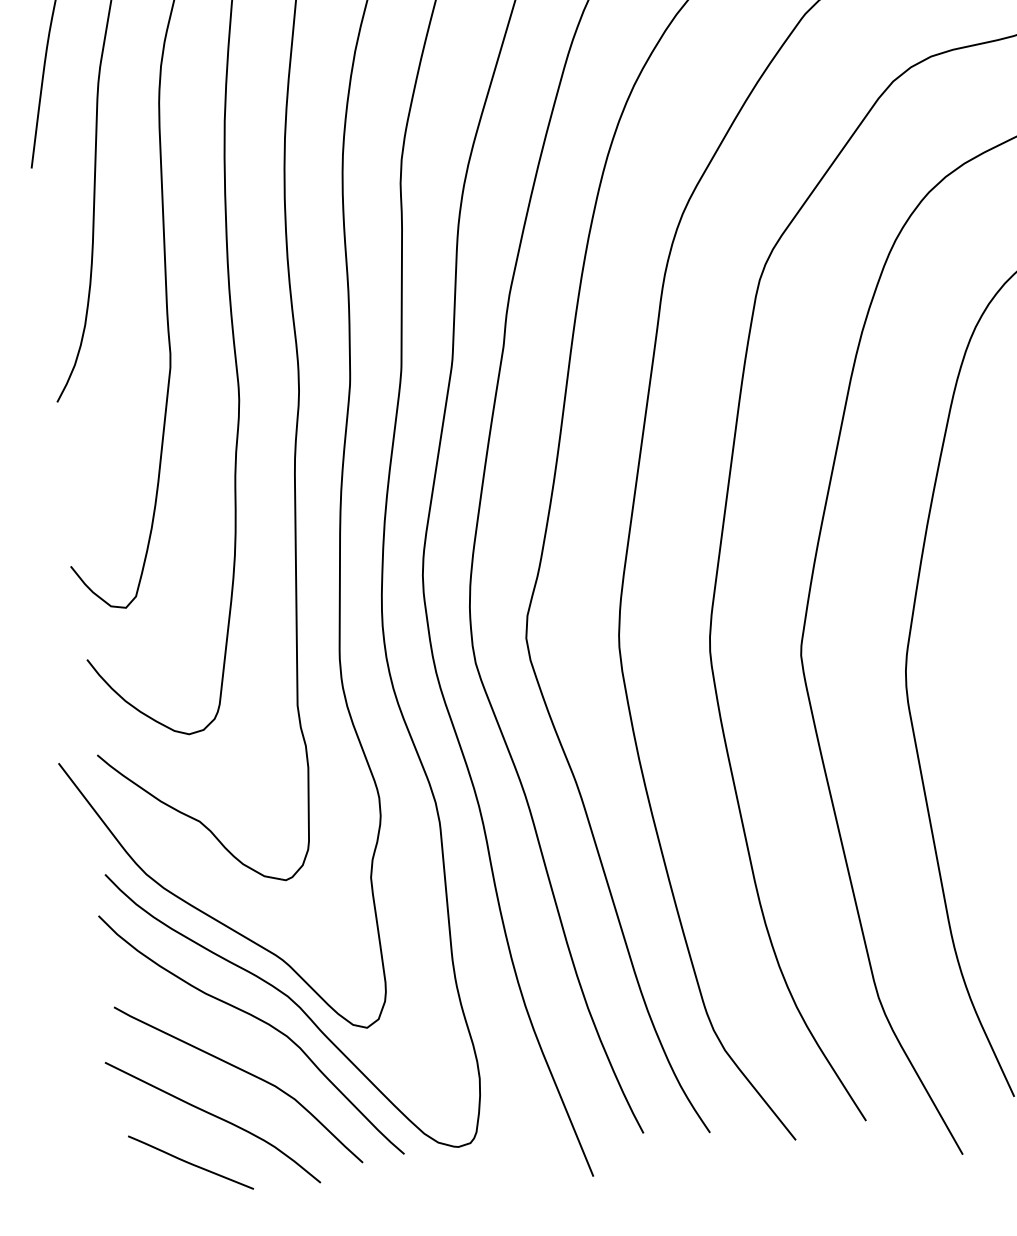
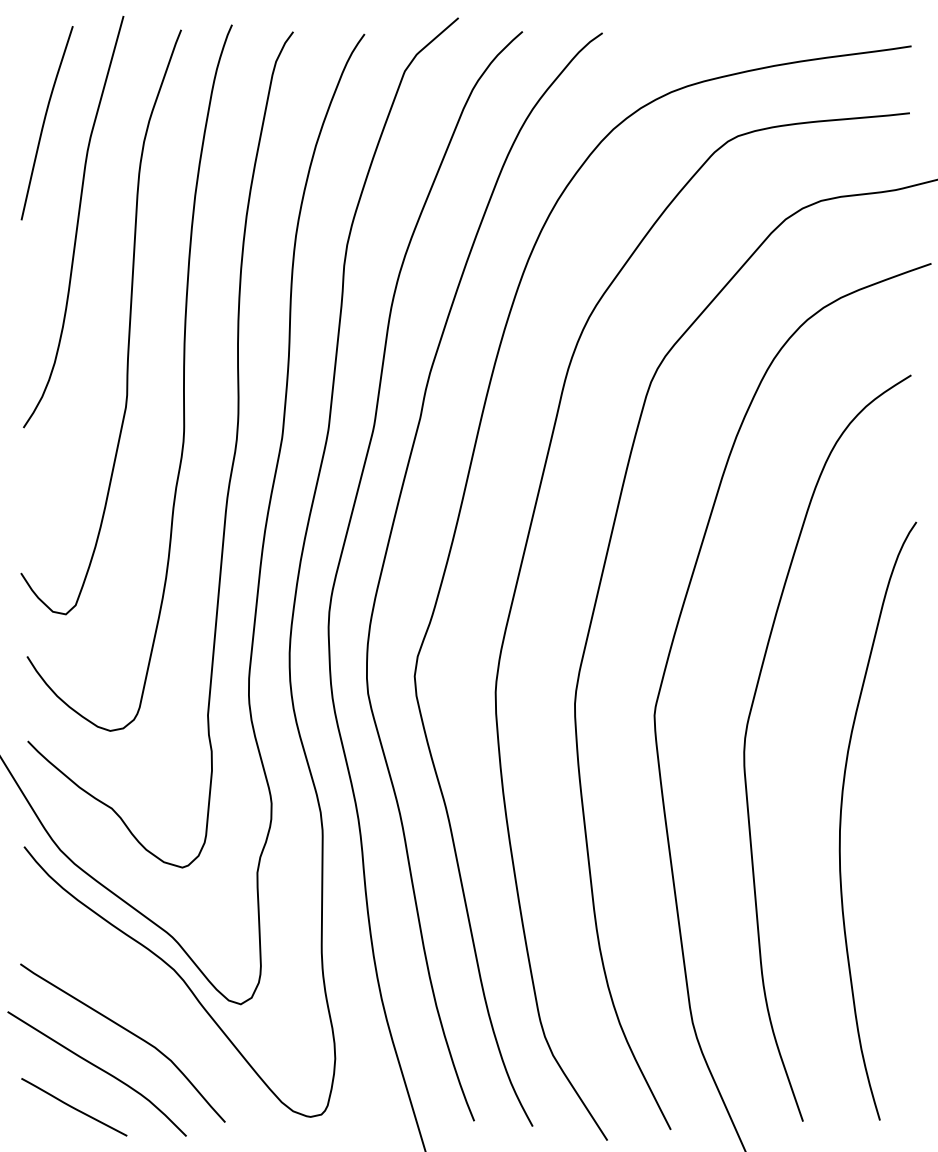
curve: (259, 1020) -> (146, 988), removed

